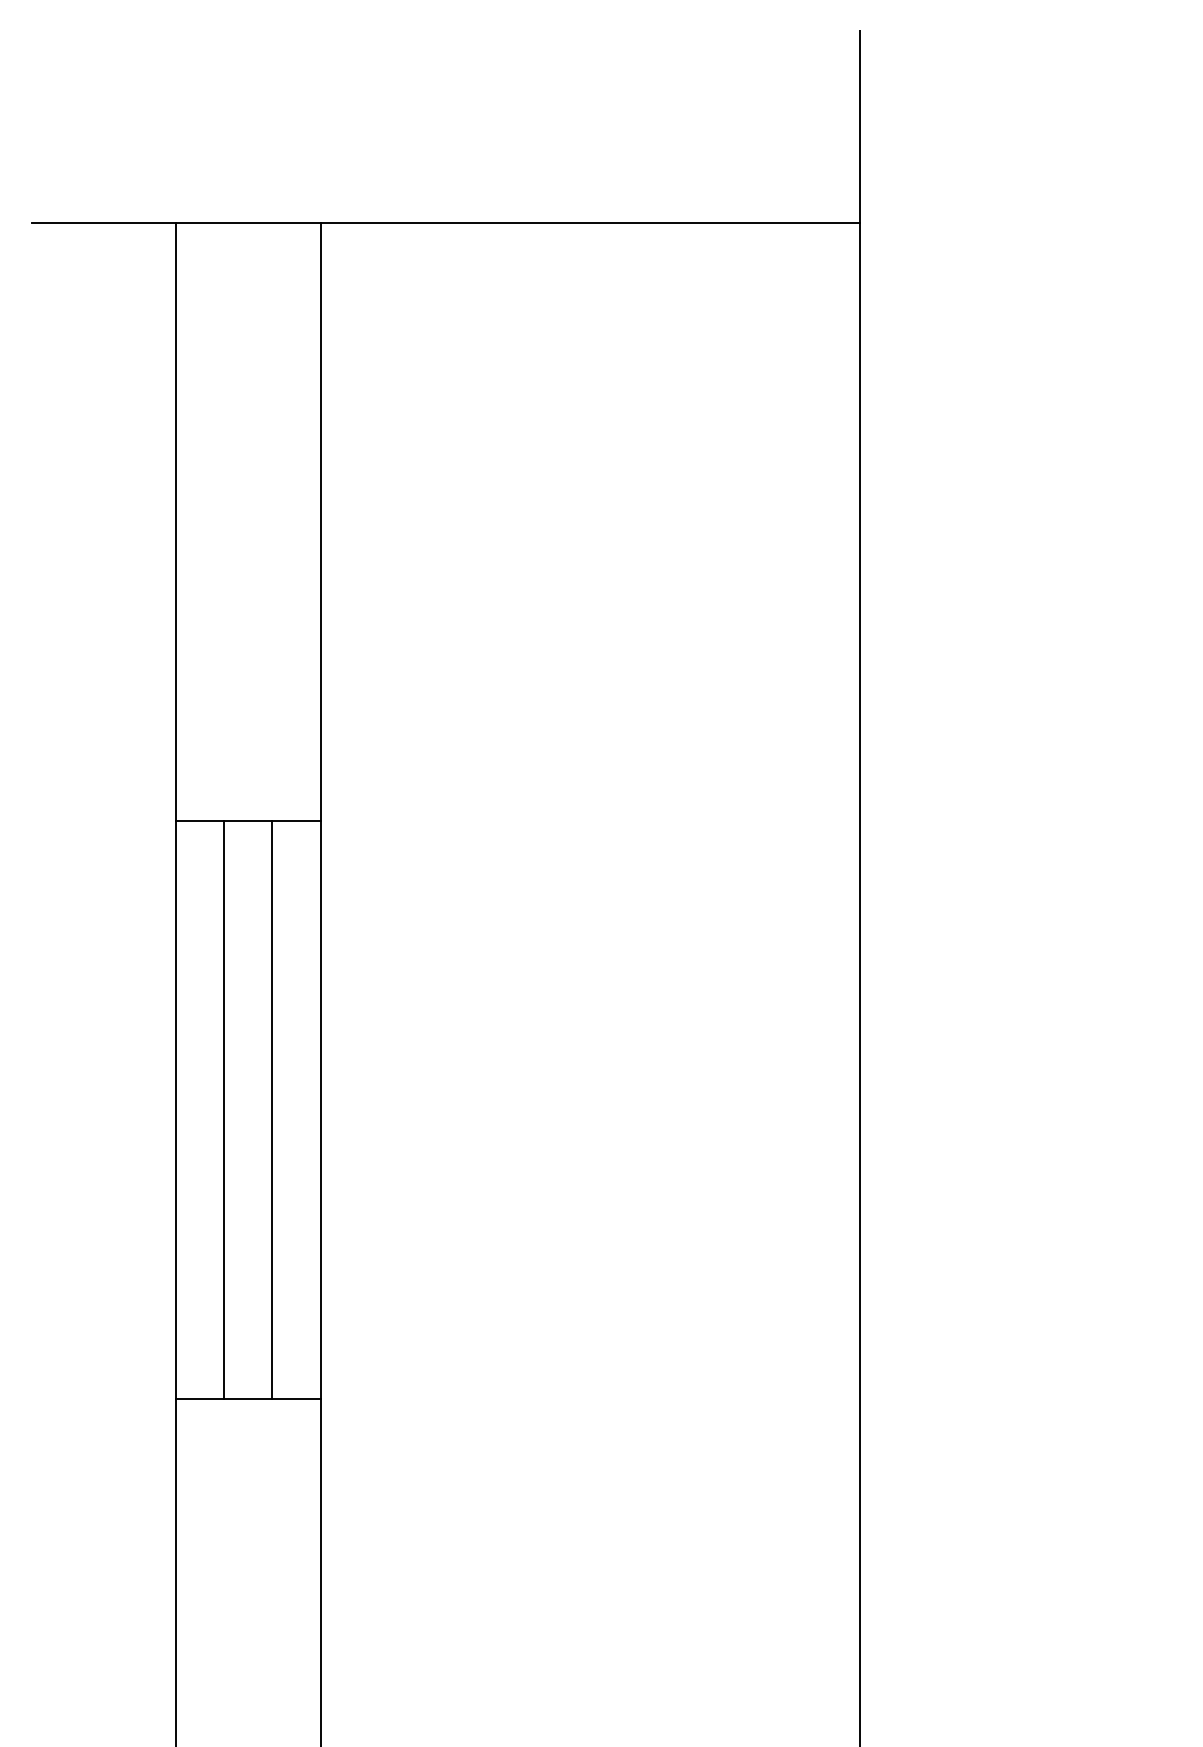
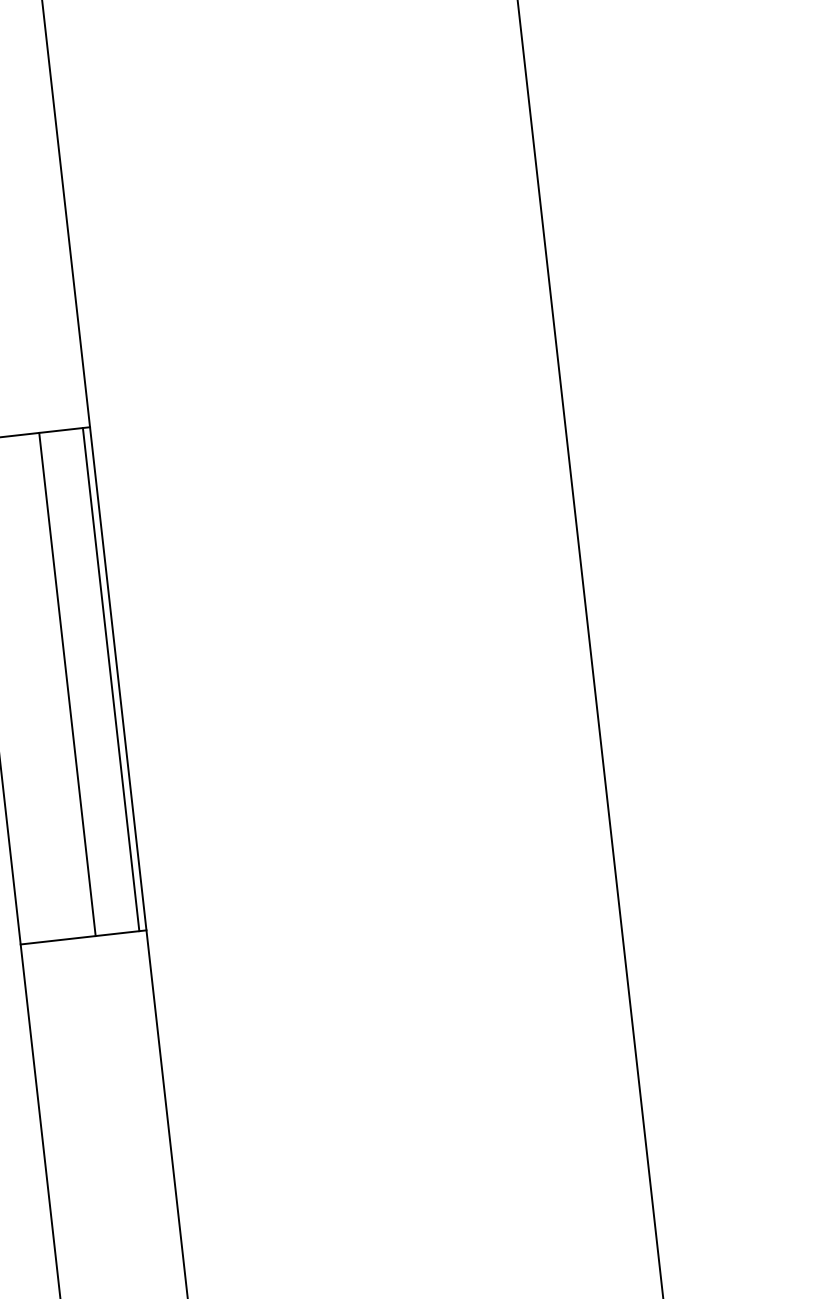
line: (224, 1109) -> (67, 684), moved
line: (272, 1109) -> (111, 679), moved

